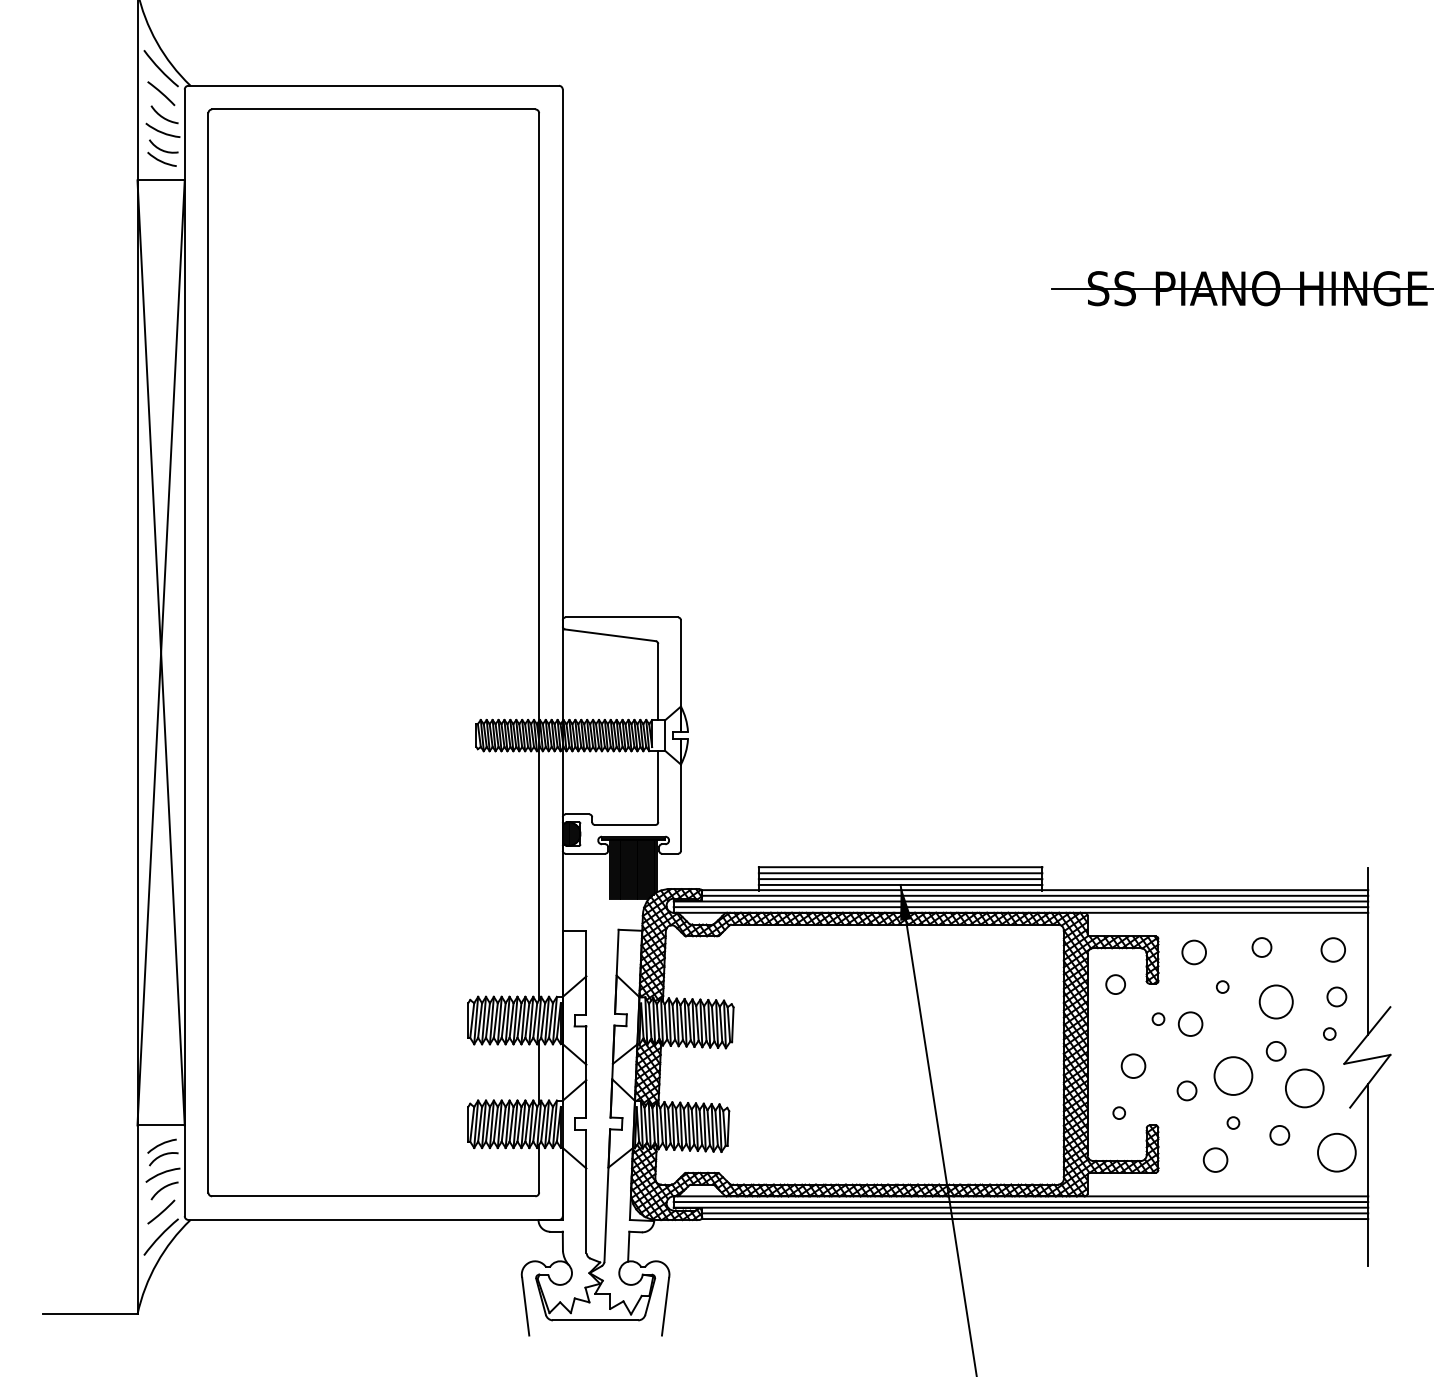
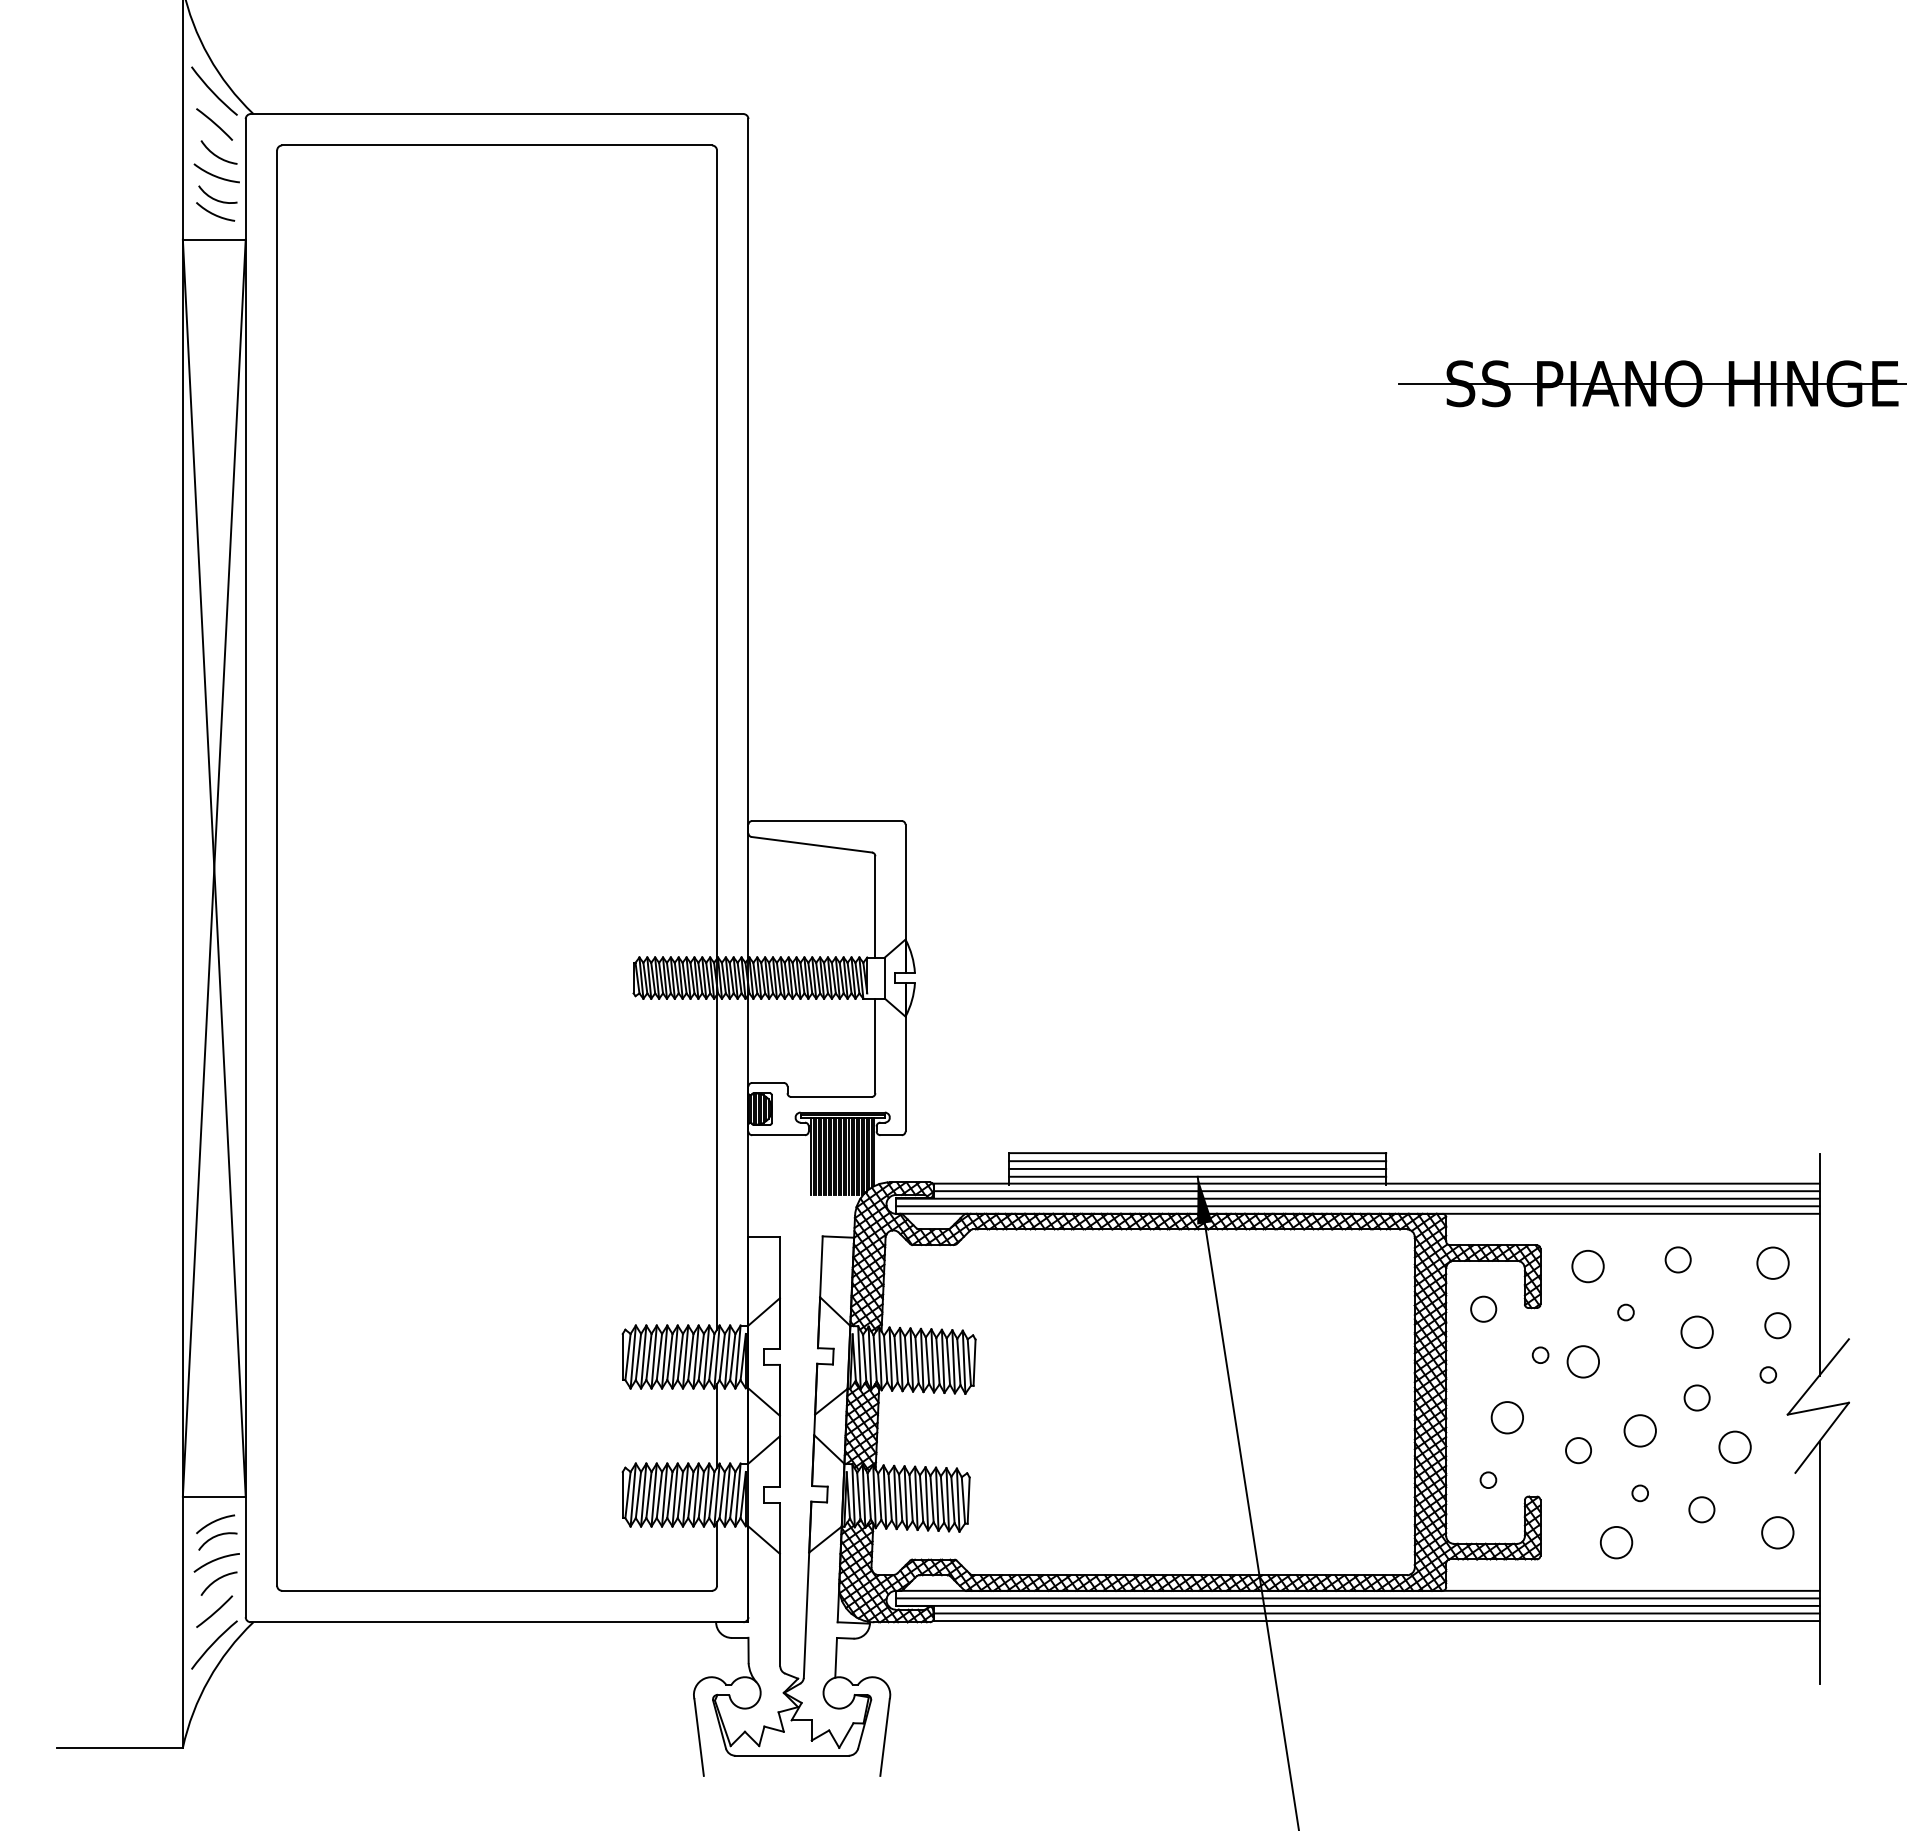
circle: (1275, 1001) -> (1696, 1331), size x0.71
circle: (1232, 1075) -> (1639, 1430), size x0.62
circle: (1304, 1088) -> (1734, 1447), size x0.62
circle: (1336, 1152) -> (1777, 1532), size x0.62

